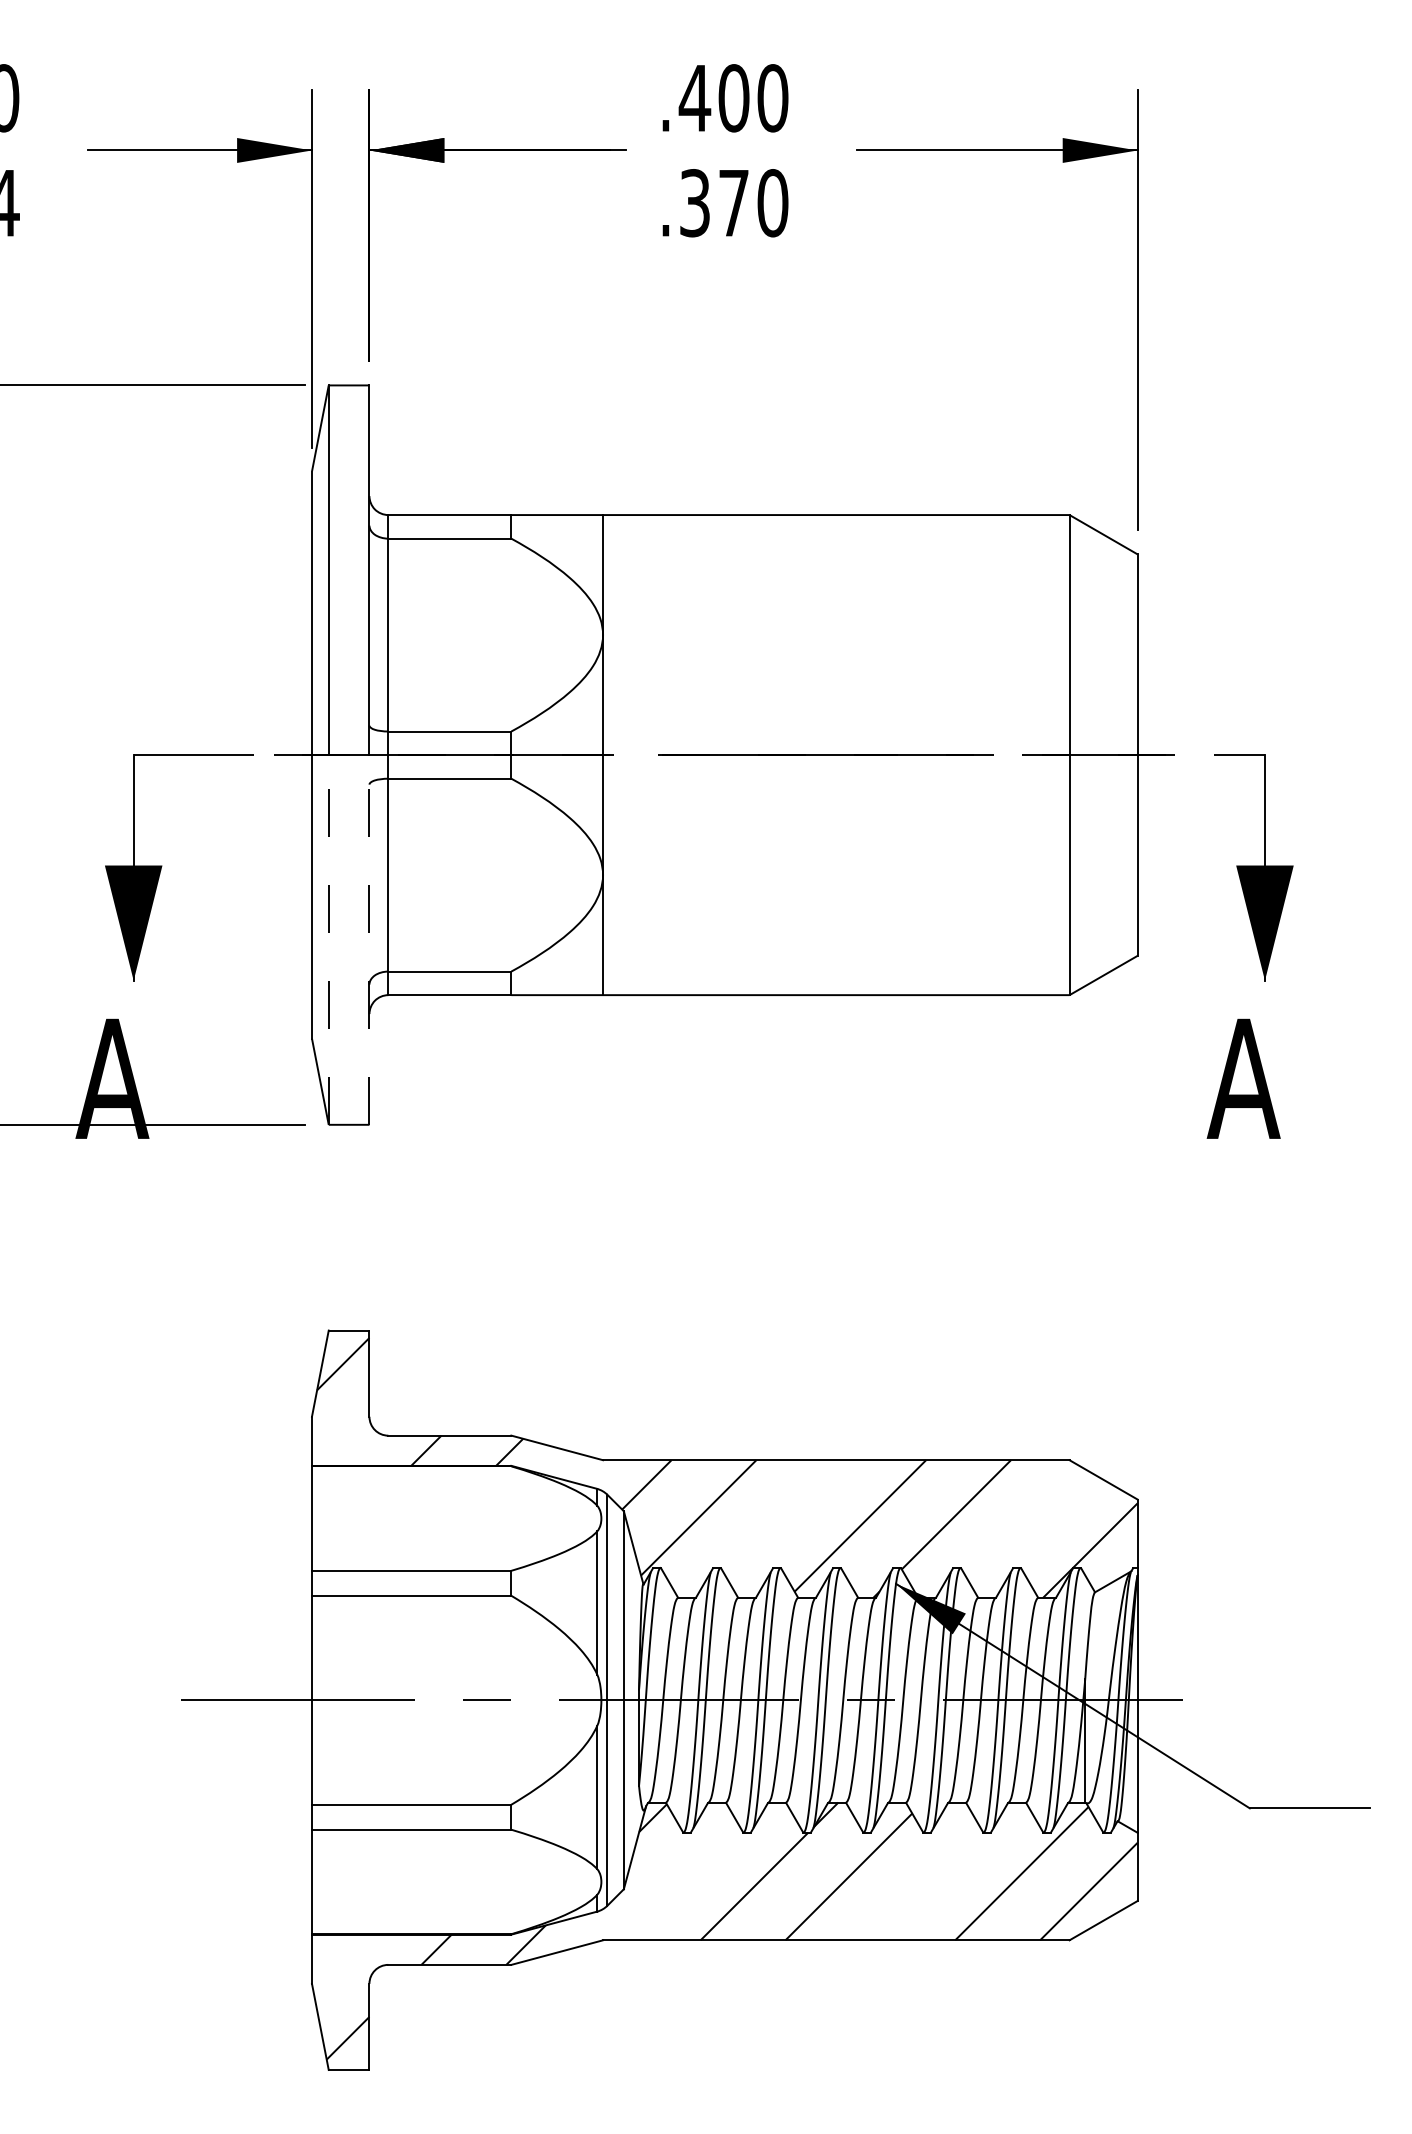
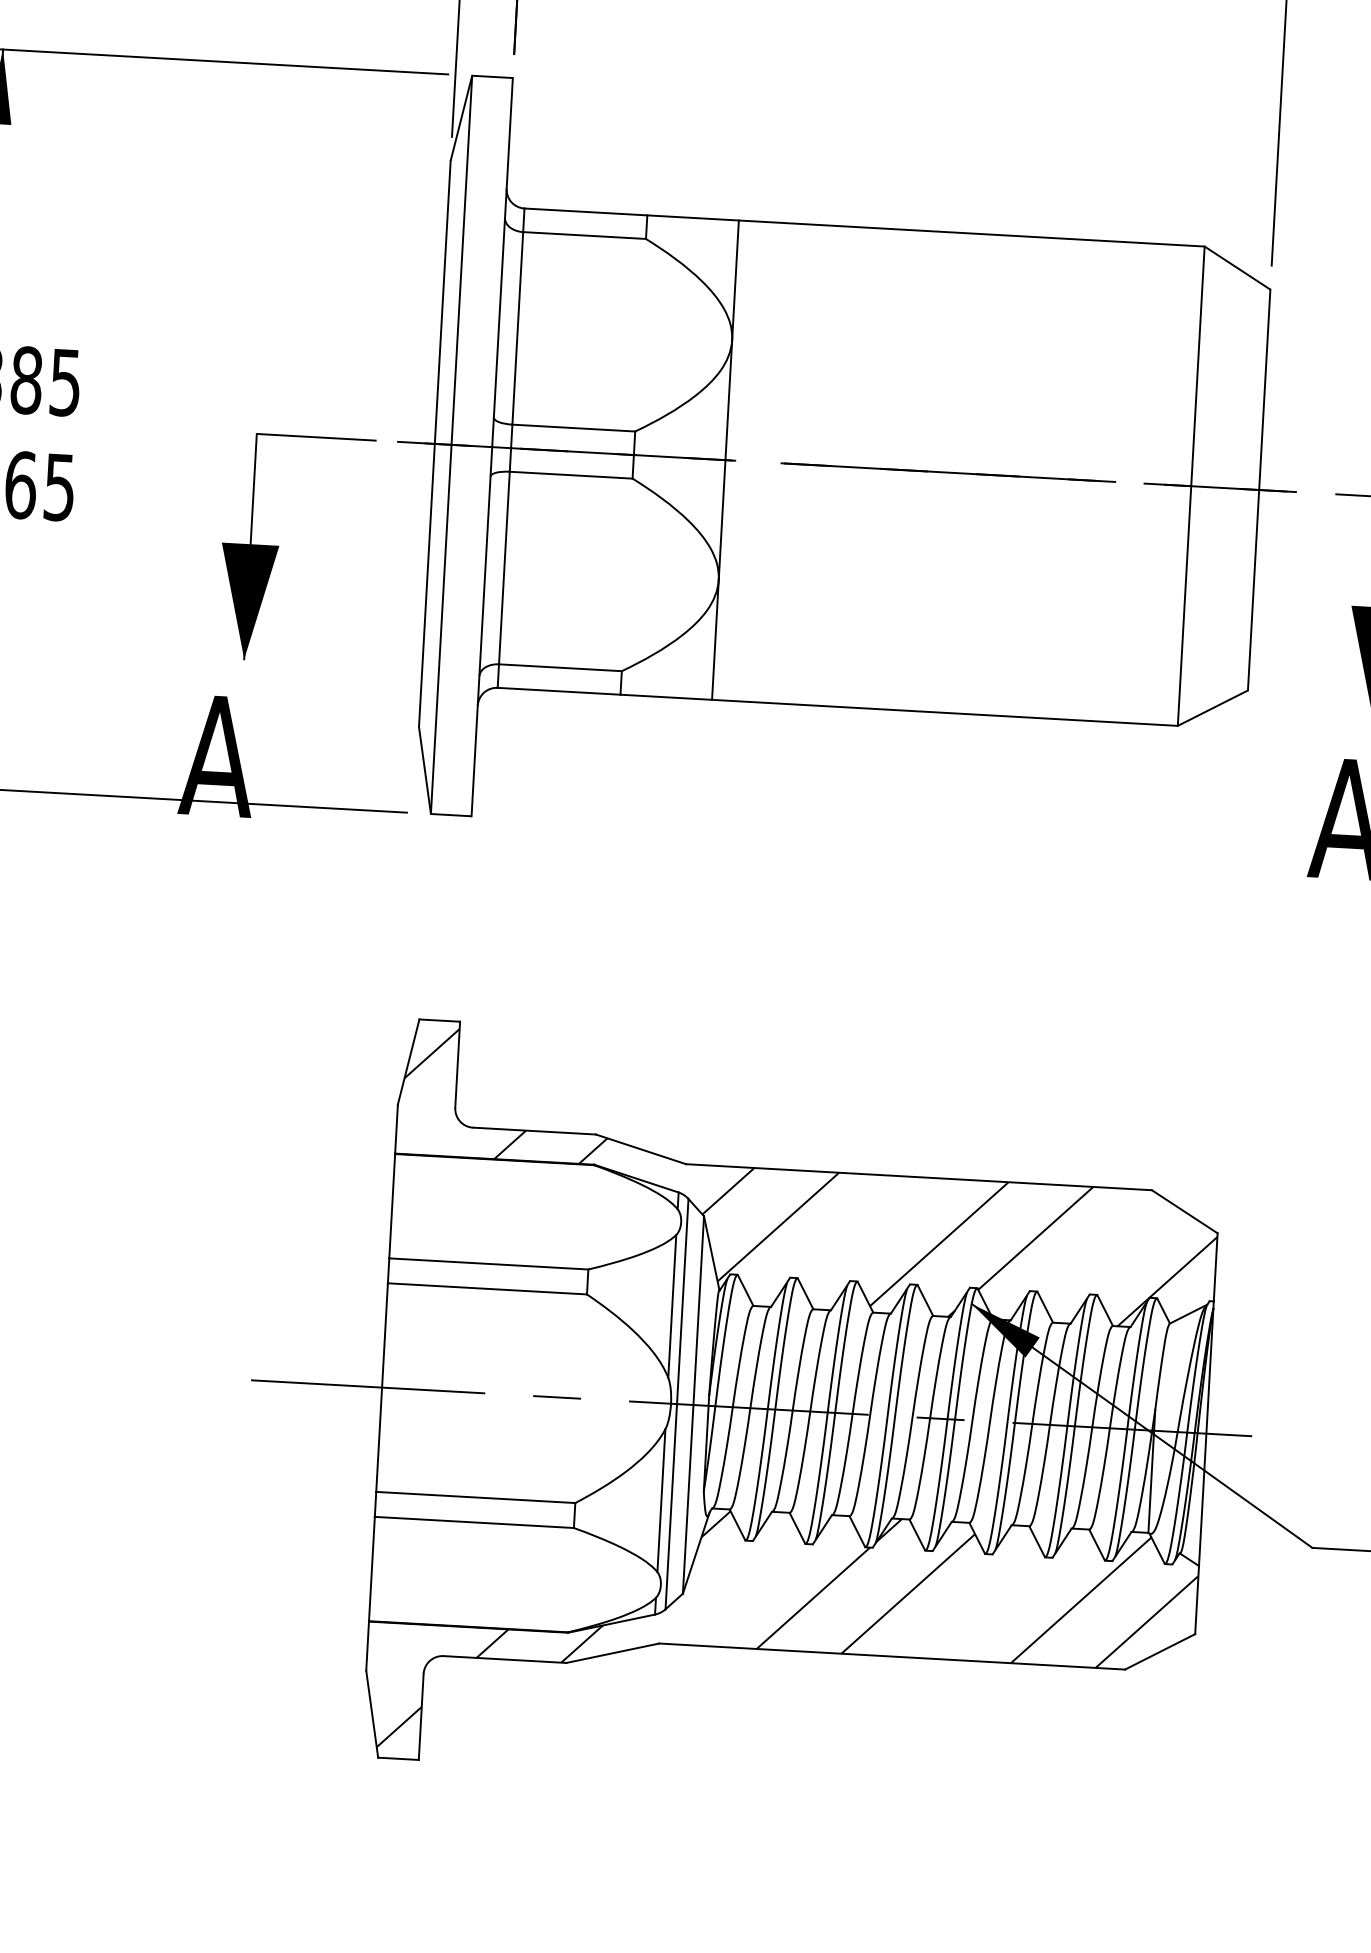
line: (328, 939) -> (441, 628), dashed -> solid
line: (369, 939) -> (481, 631), dashed -> solid

